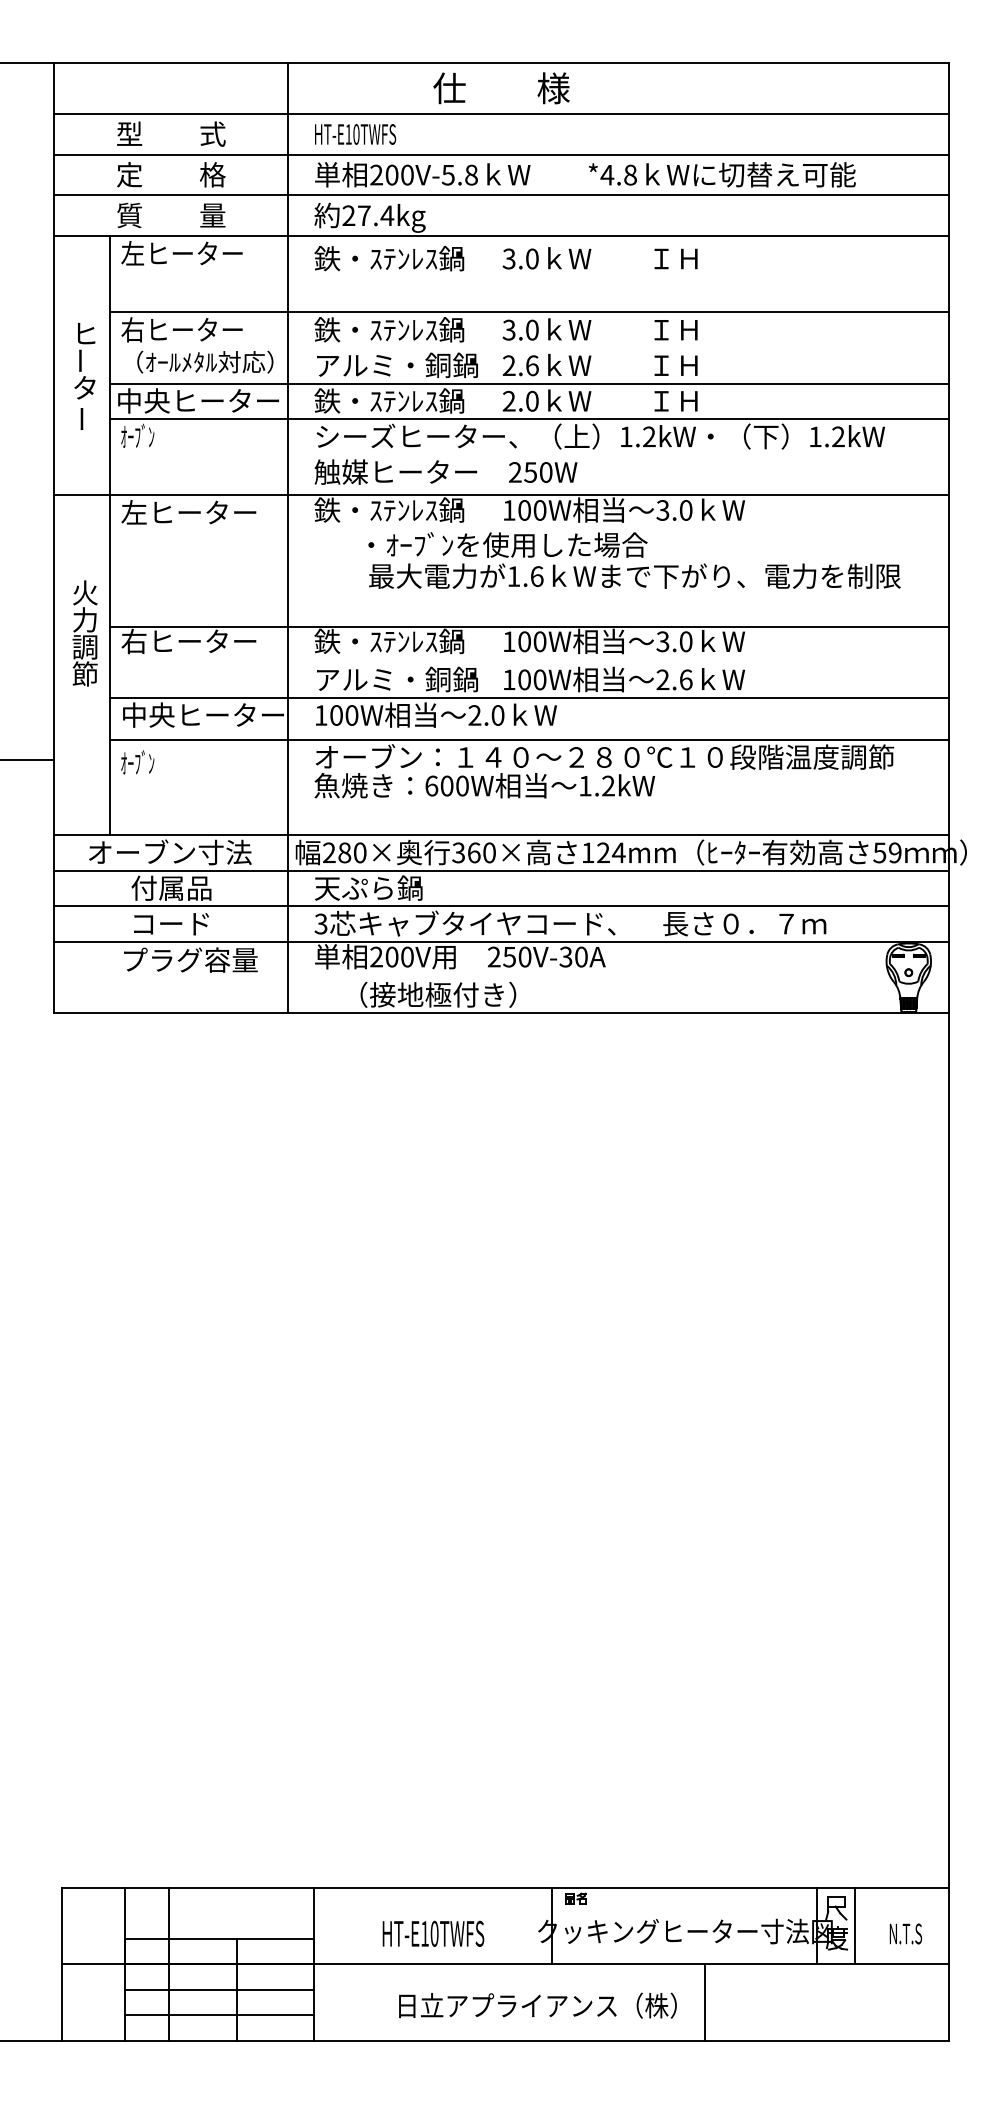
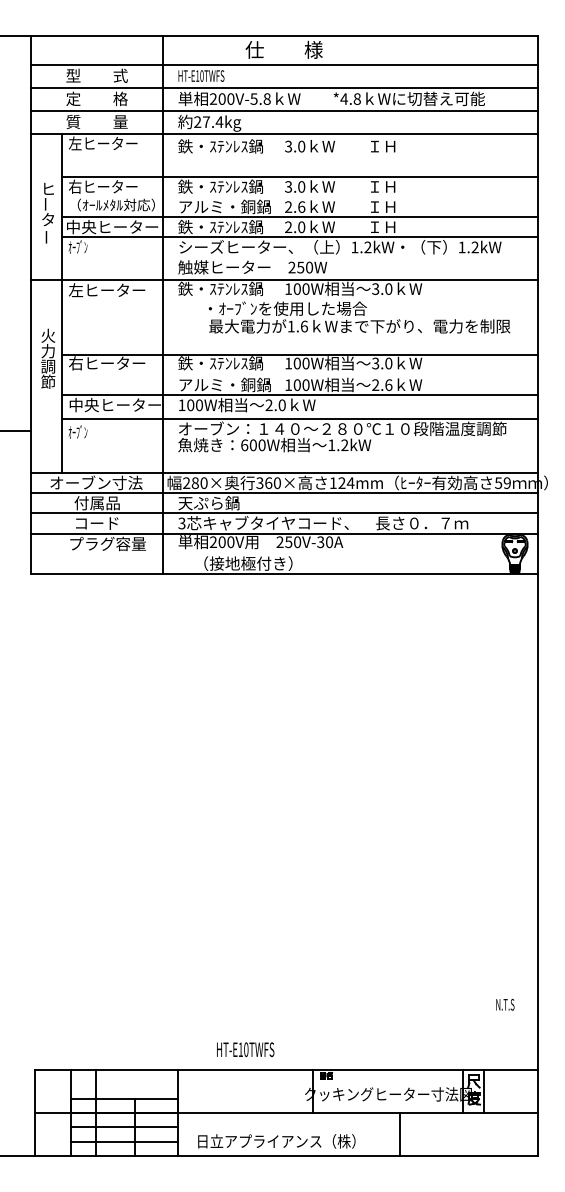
text: (433, 1933) -> (245, 1049), moved
text: (906, 1933) -> (505, 1004), moved
text: (537, 2005) -> (276, 1141), moved

